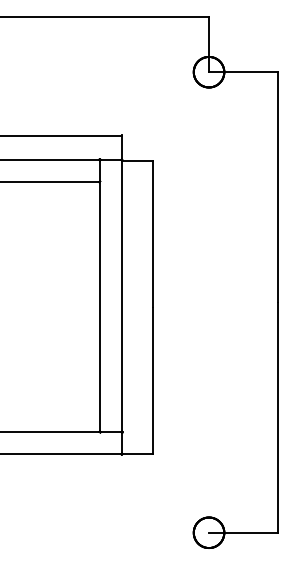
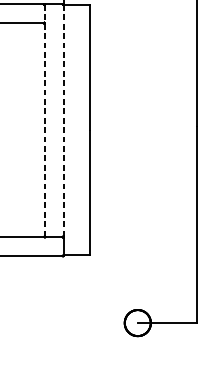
line: (99, 295) -> (44, 120), solid -> dashed
line: (122, 295) -> (63, 120), solid -> dashed

